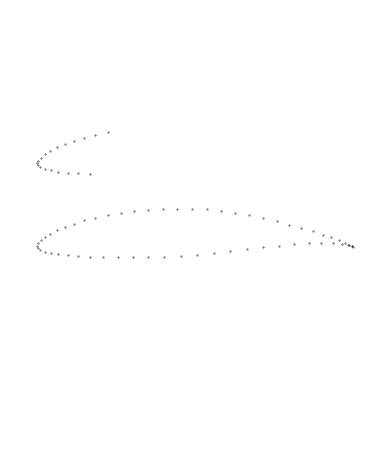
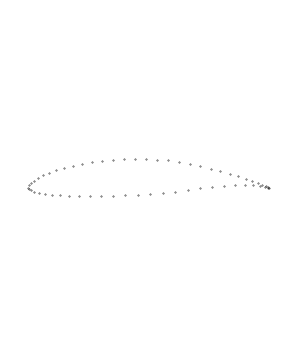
part: (64, 146) -> (49, 111), removed

